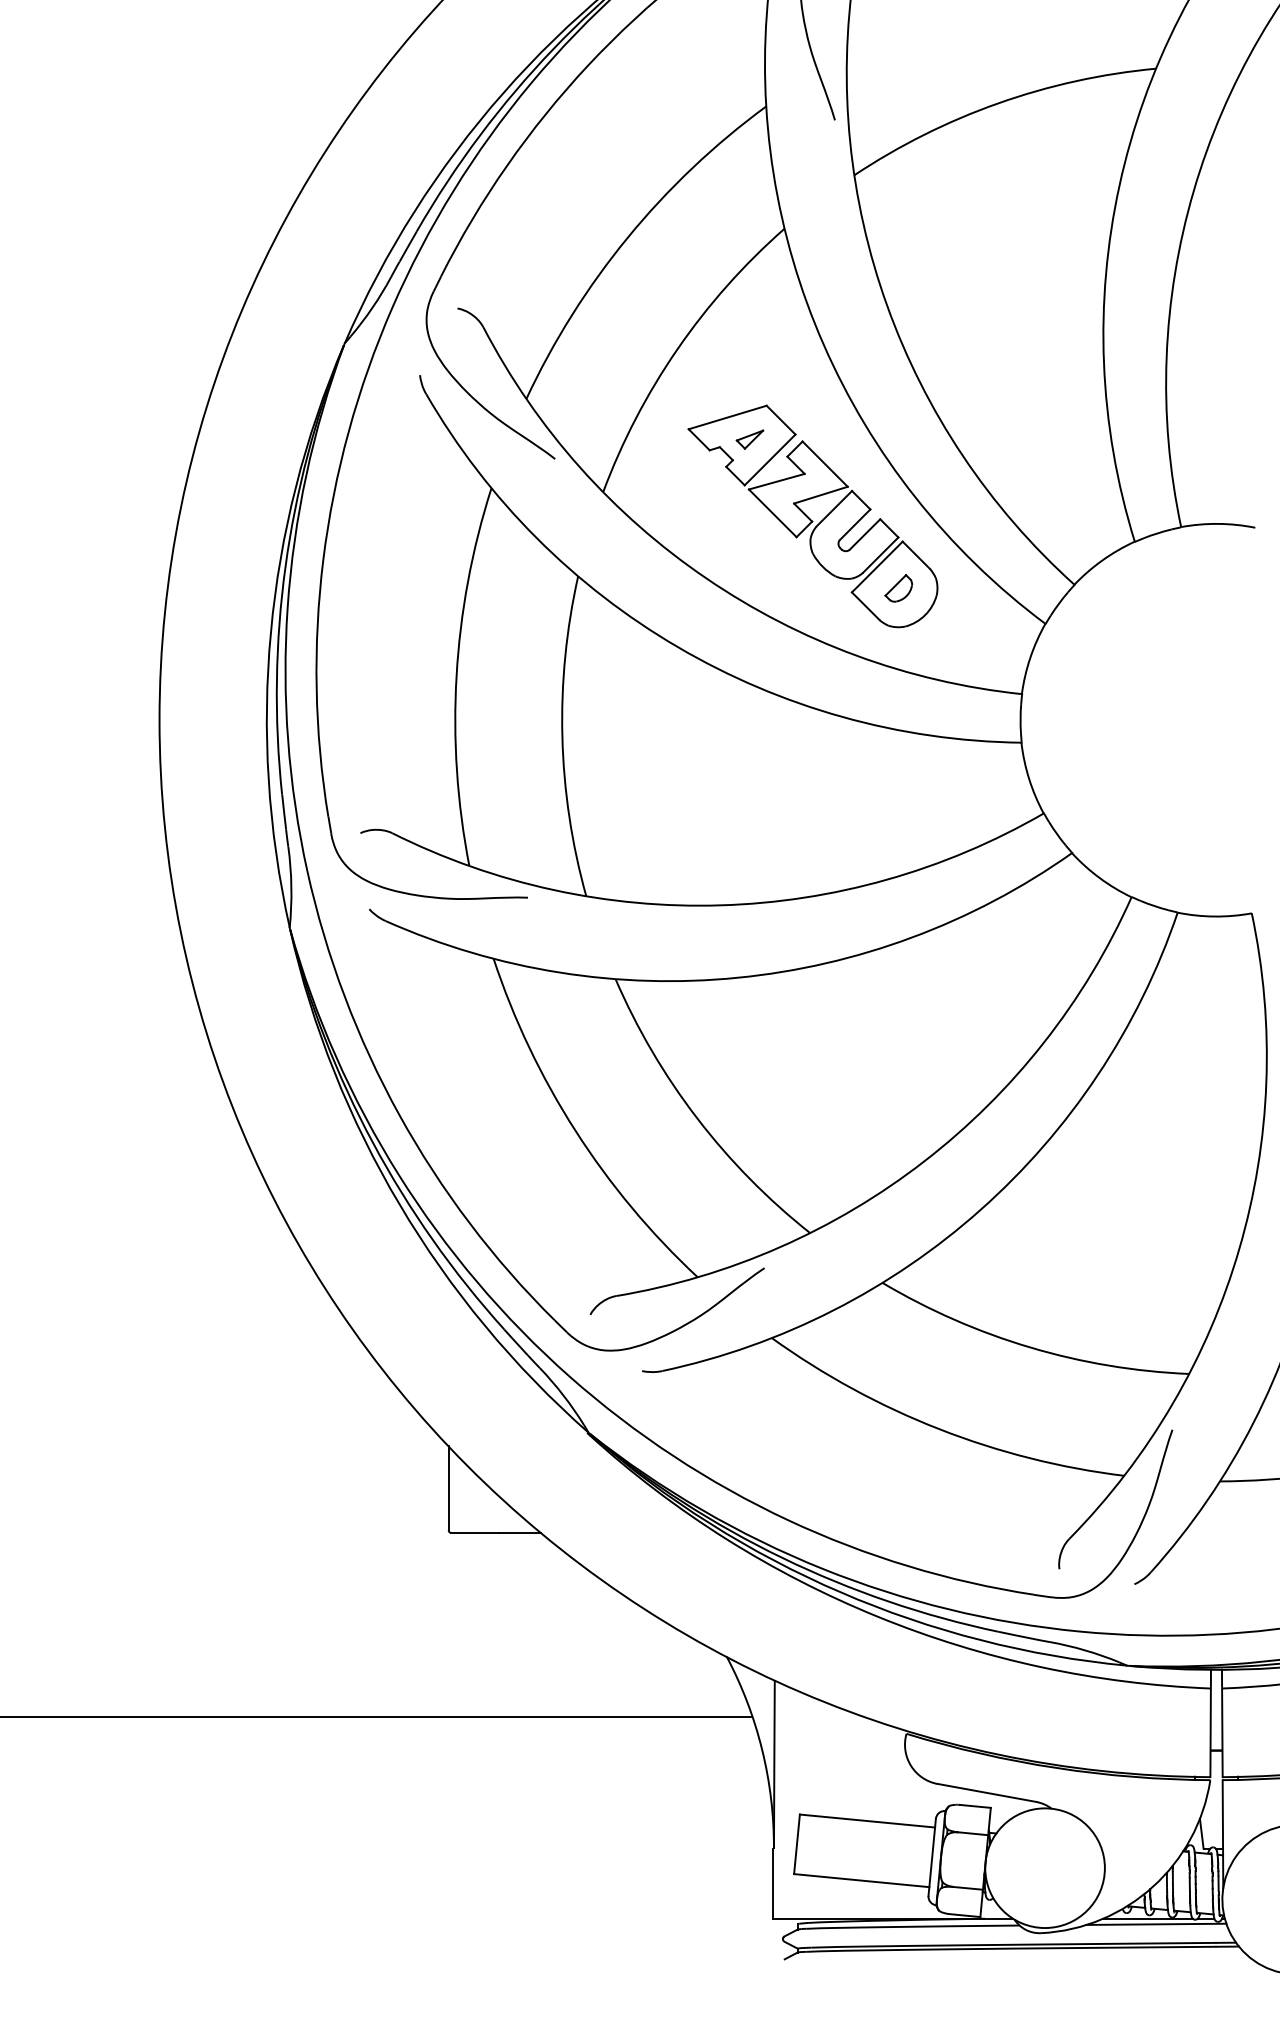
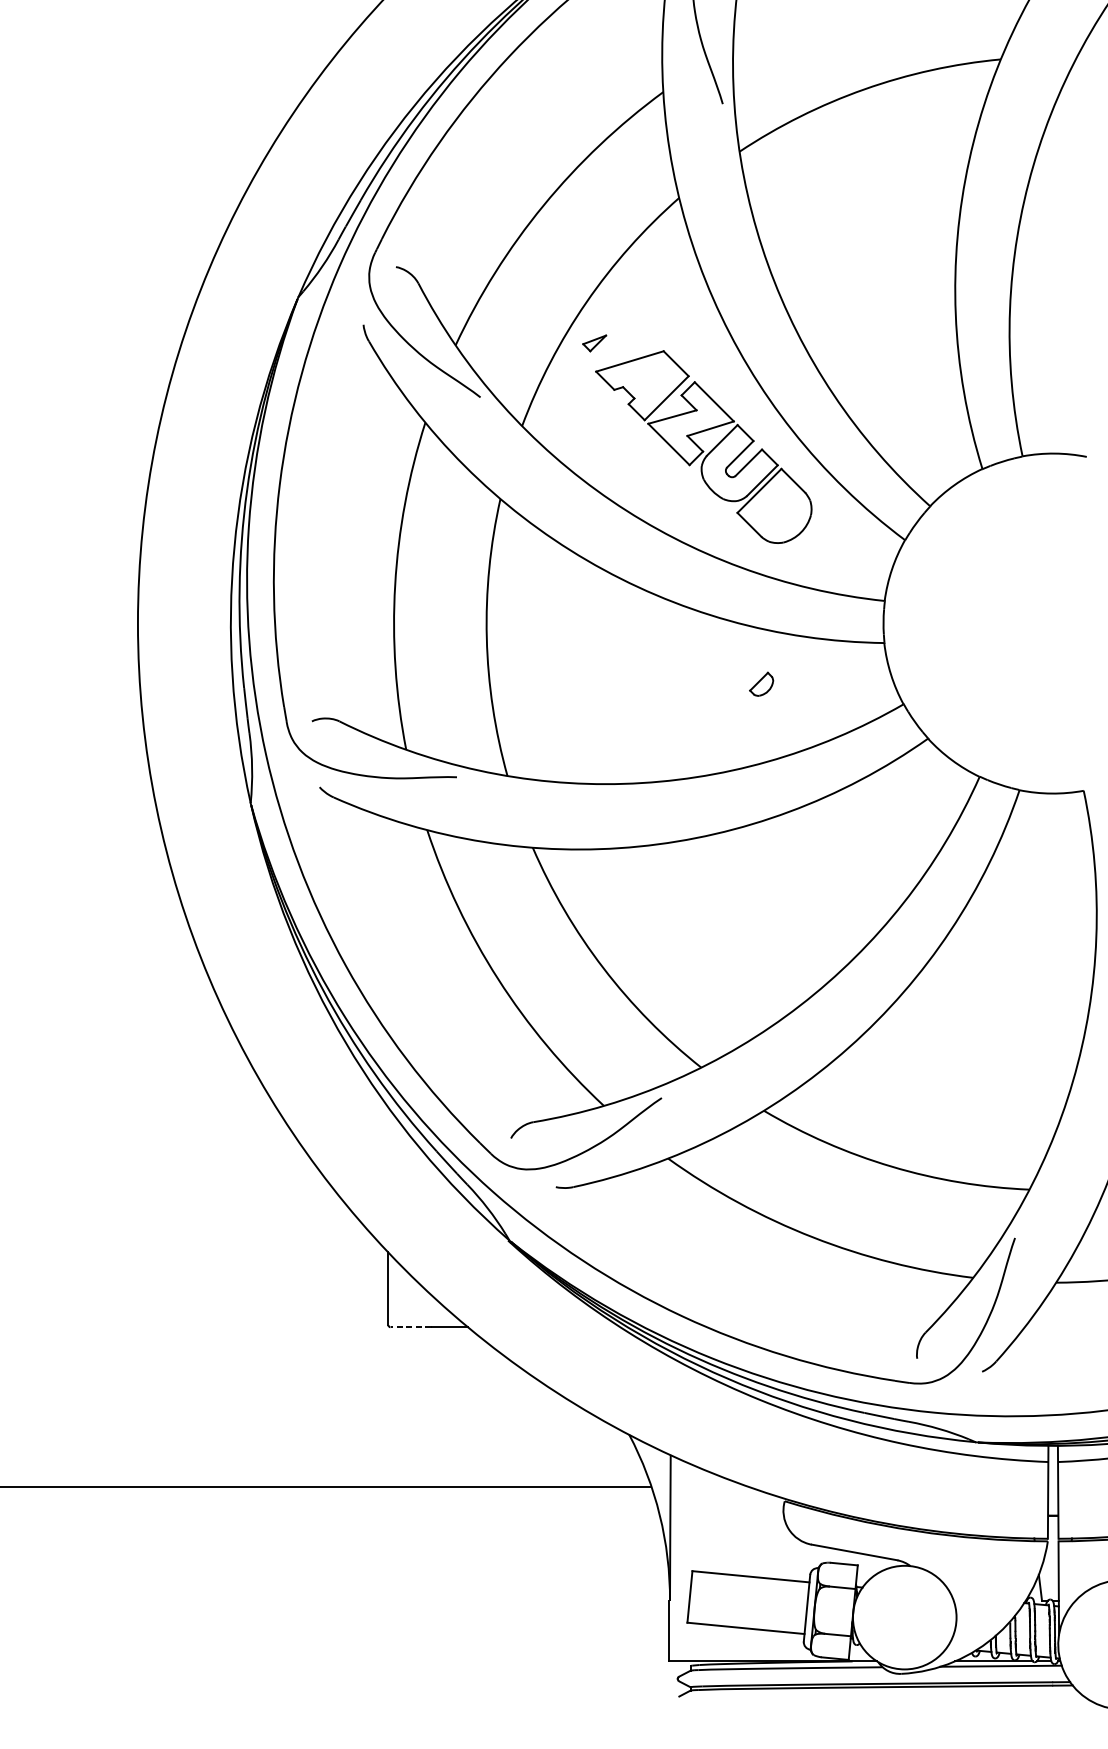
part: (749, 439) -> (594, 343), moved
part: (898, 588) -> (761, 684), moved
line: (474, 1532) -> (410, 1326), solid -> dashed

